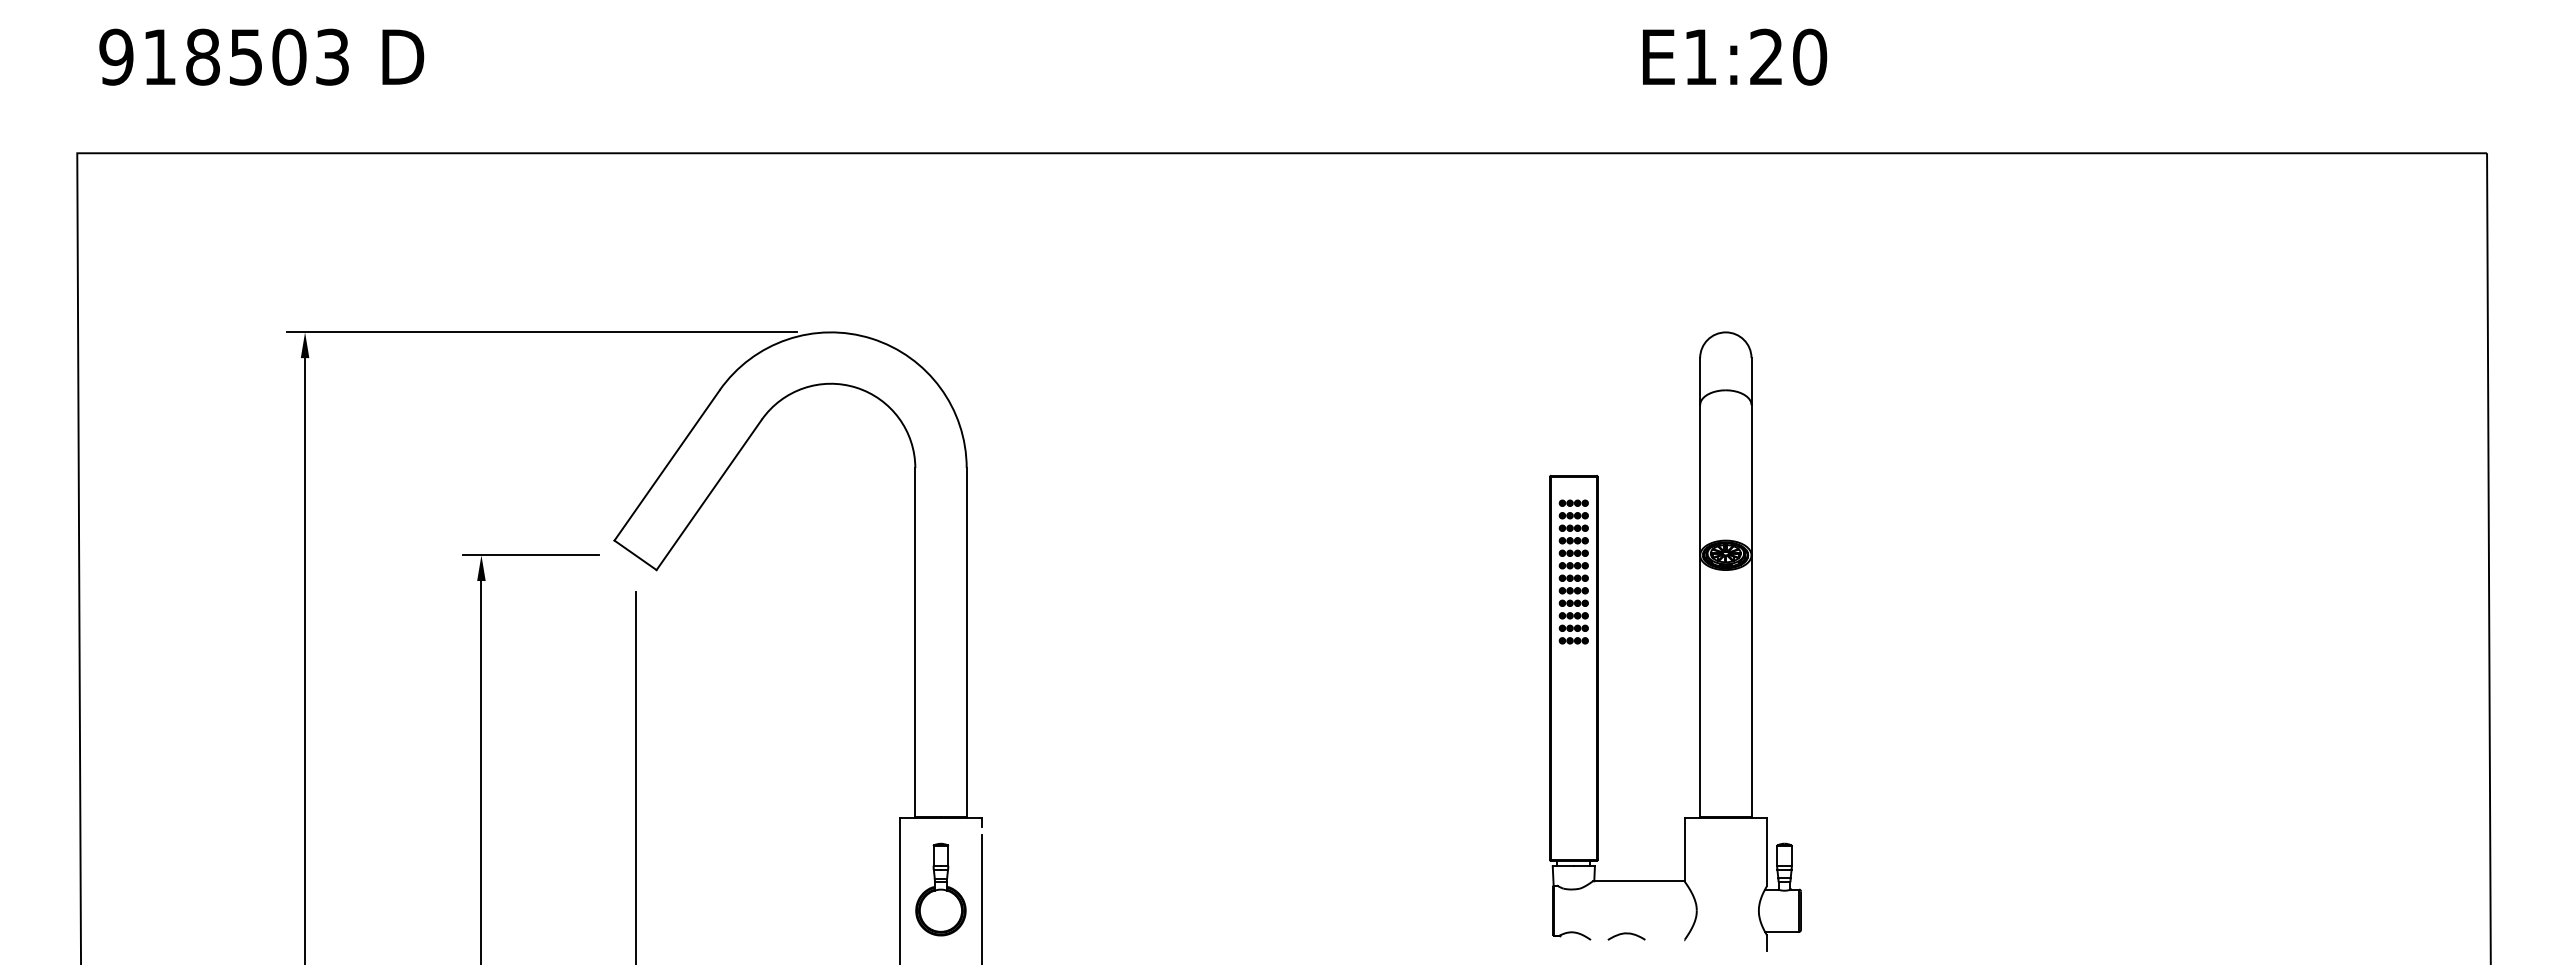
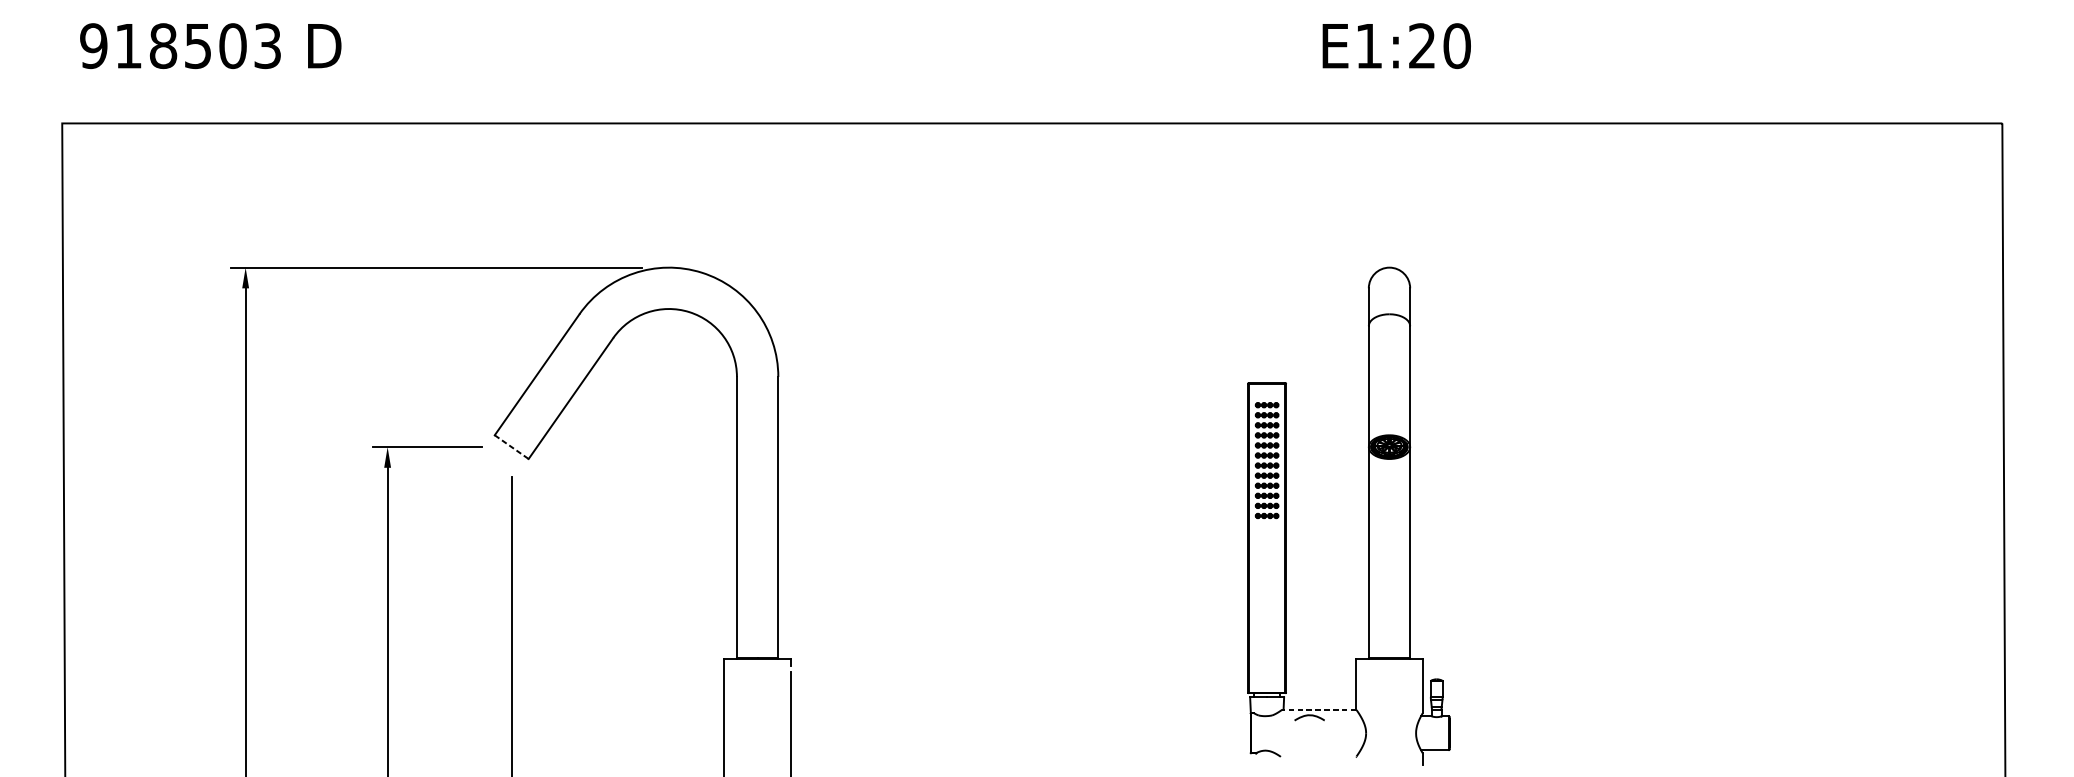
line: (635, 555) -> (511, 447), solid -> dashed
line: (1638, 881) -> (1319, 709), solid -> dashed
part: (940, 889) -> (757, 716), removed
curve: (1626, 934) -> (1309, 716), moved

